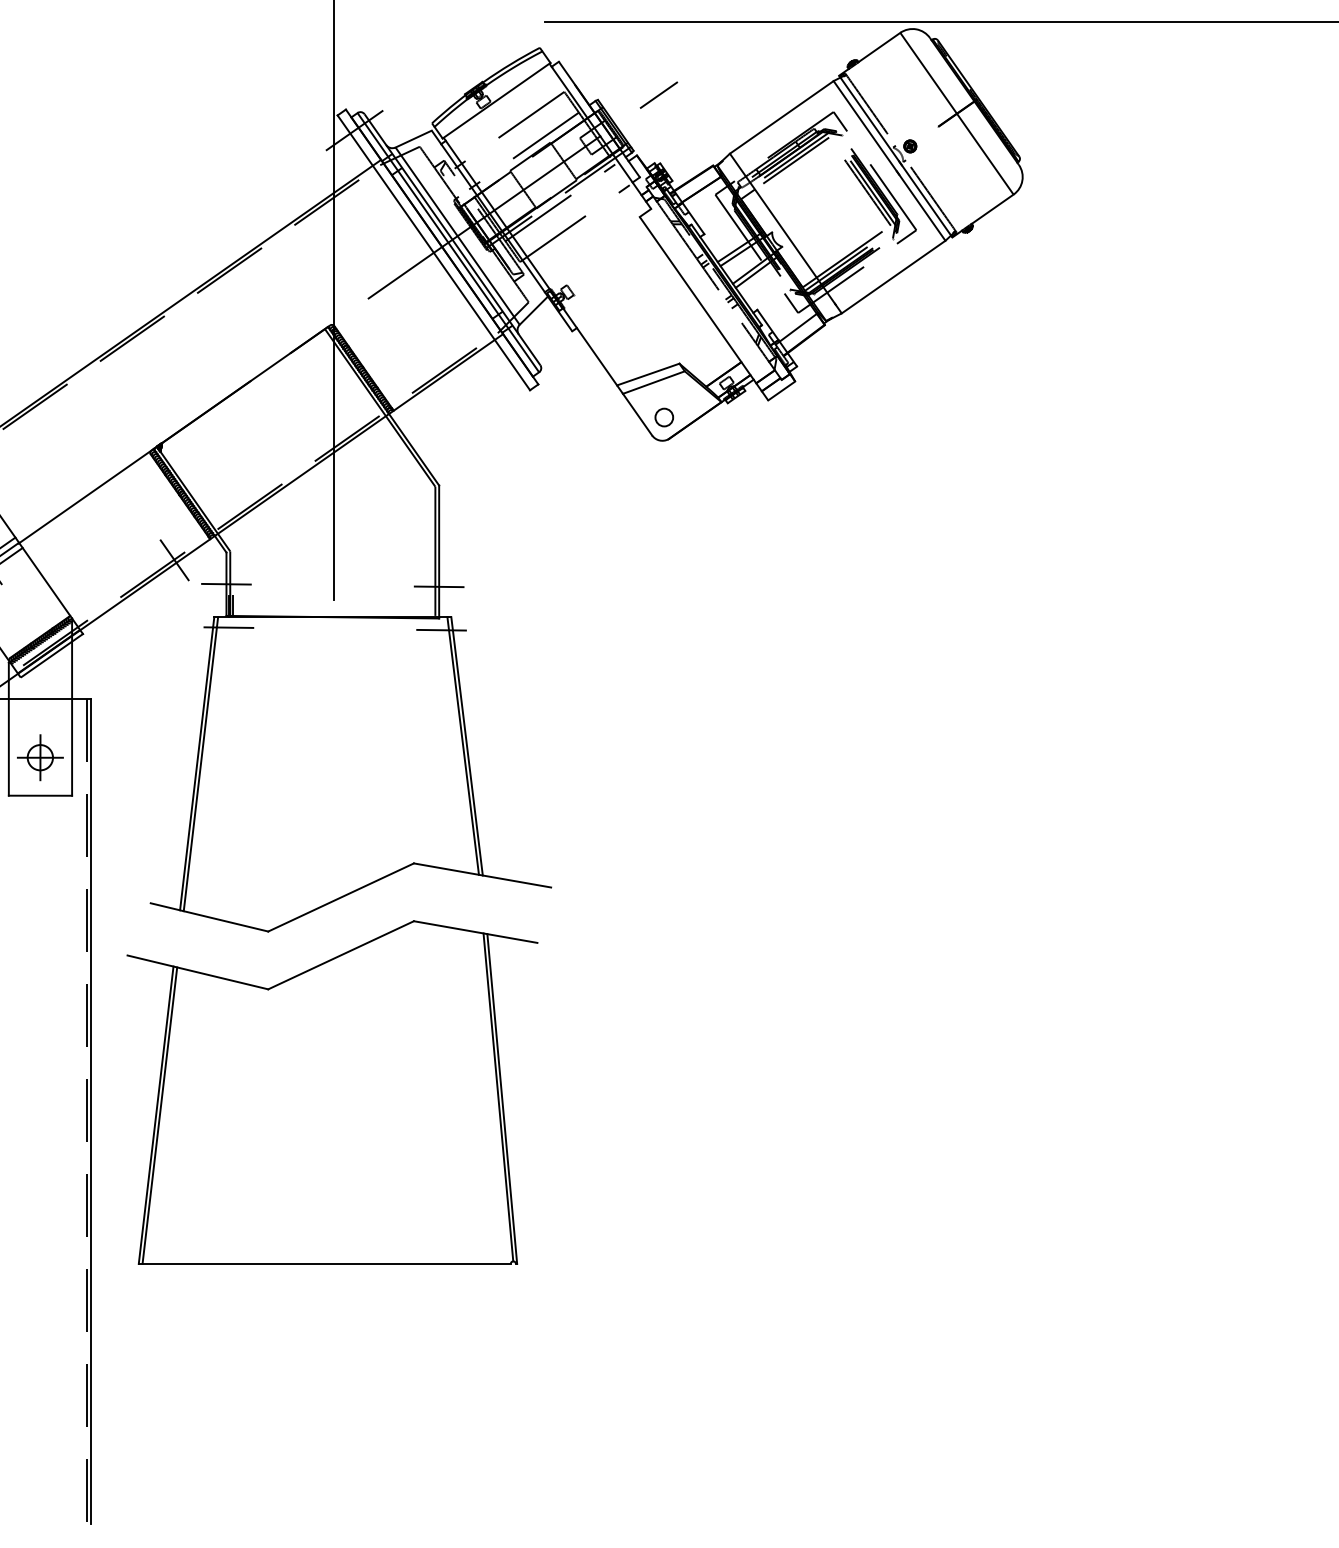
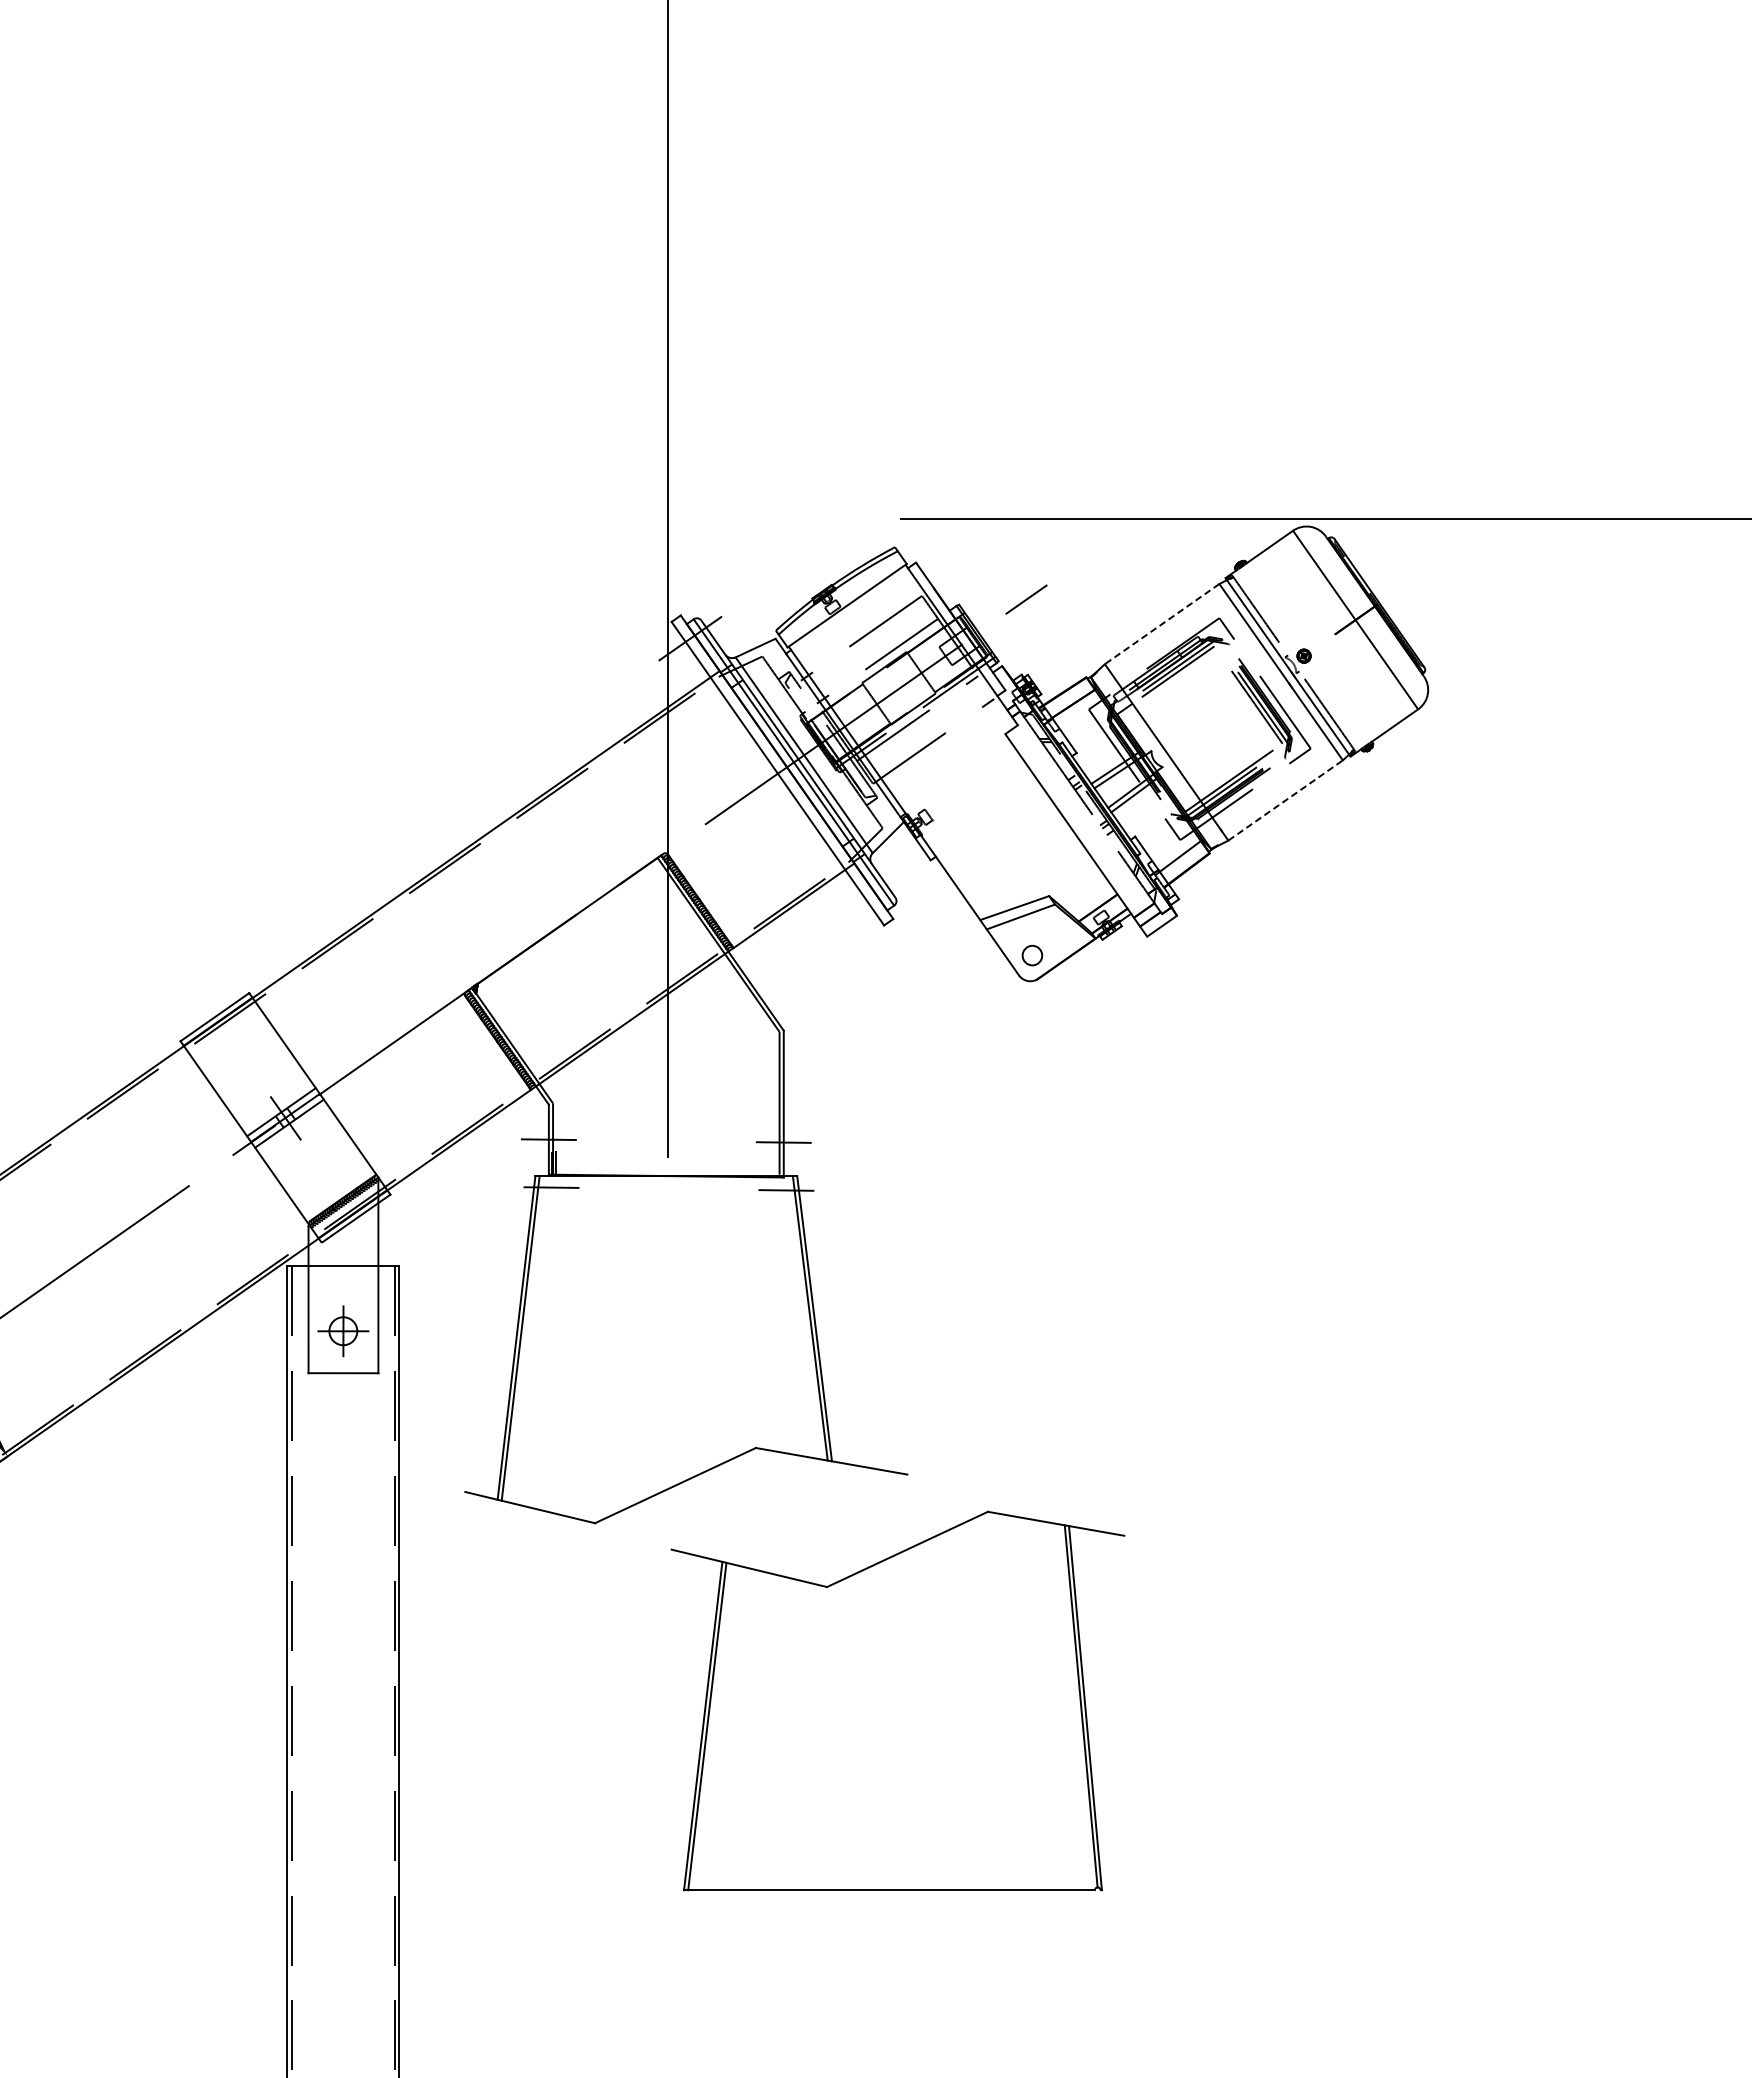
line: (782, 117) -> (1162, 624), solid -> dashed
line: (893, 277) -> (1285, 800), solid -> dashed
line: (174, 560) -> (491, 1113), removed
part: (332, 1092) -> (897, 1700), moved

